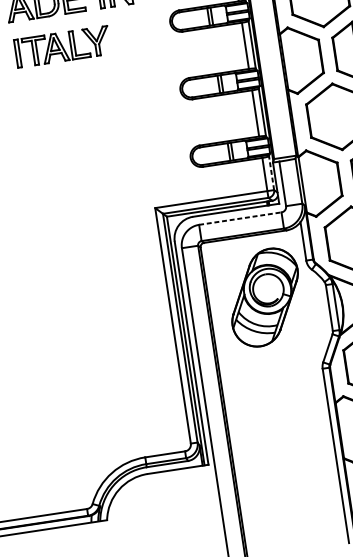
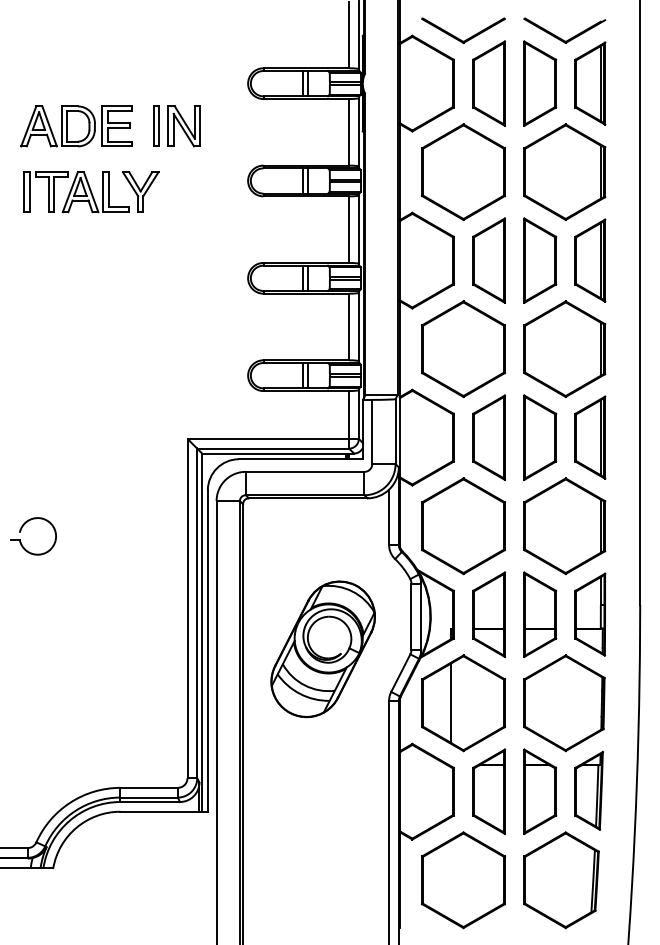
line: (271, 173) -> (358, 414), dashed -> solid
line: (240, 218) -> (305, 471), dashed -> solid
part: (50, 296) -> (21, 541), added
part: (264, 297) -> (322, 649), moved

